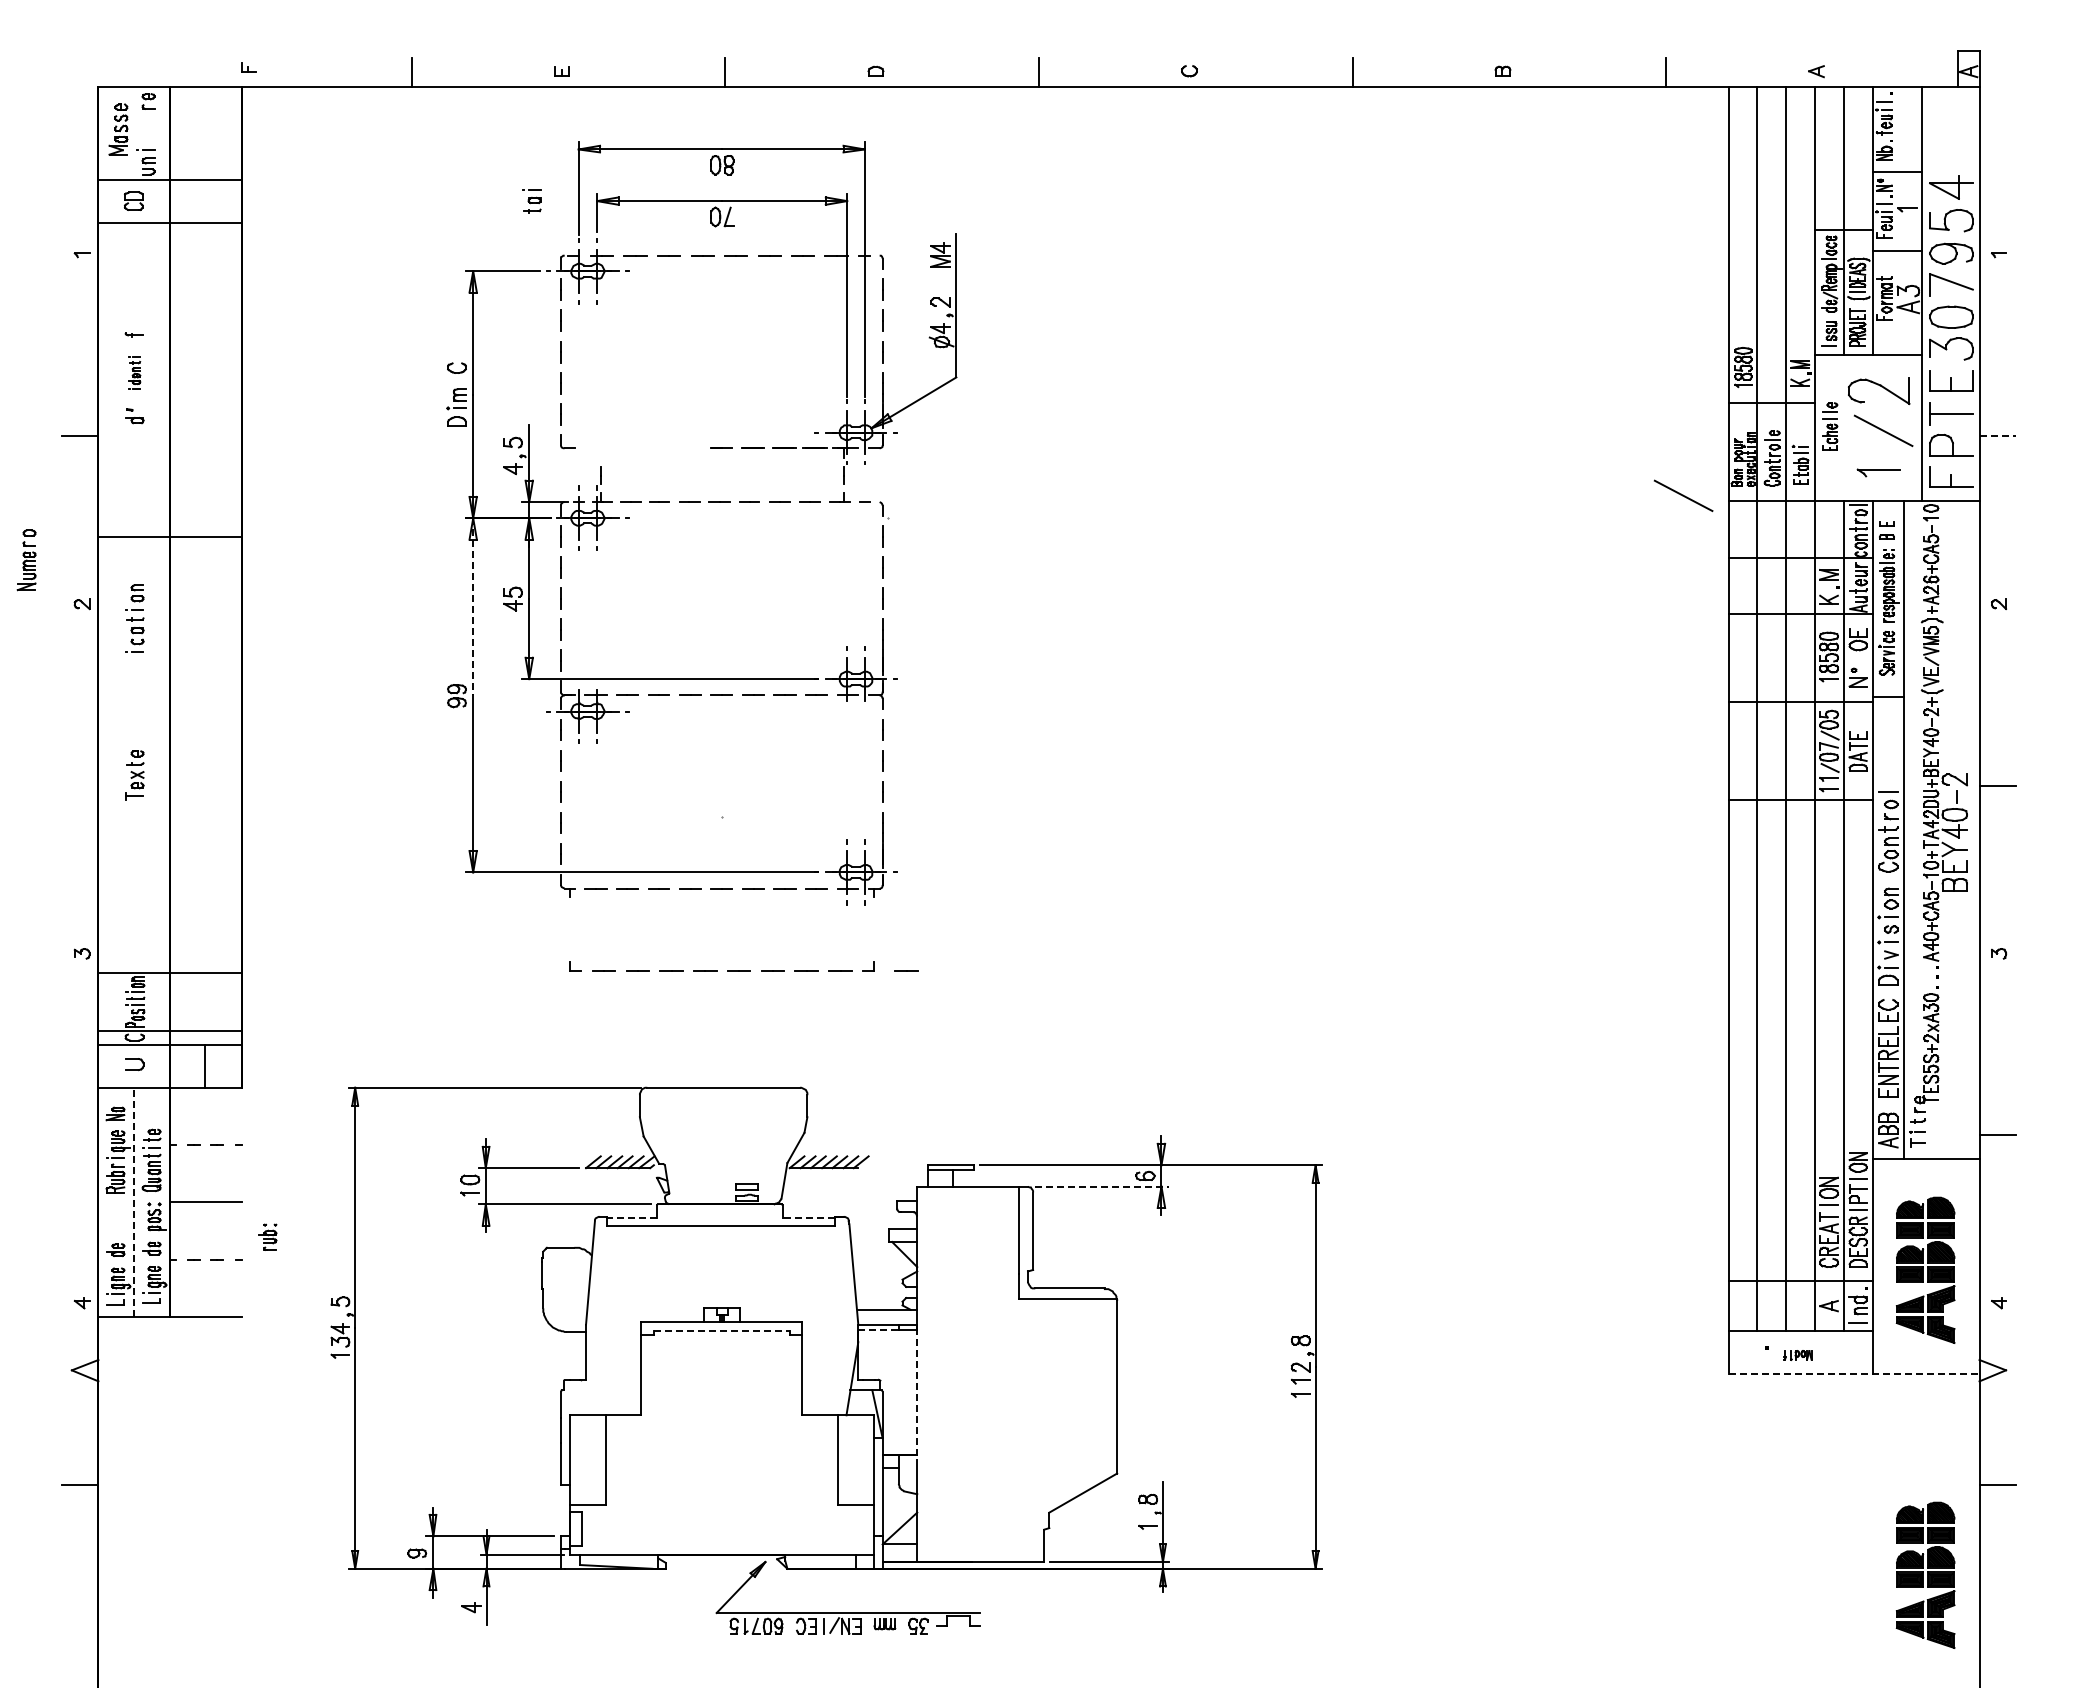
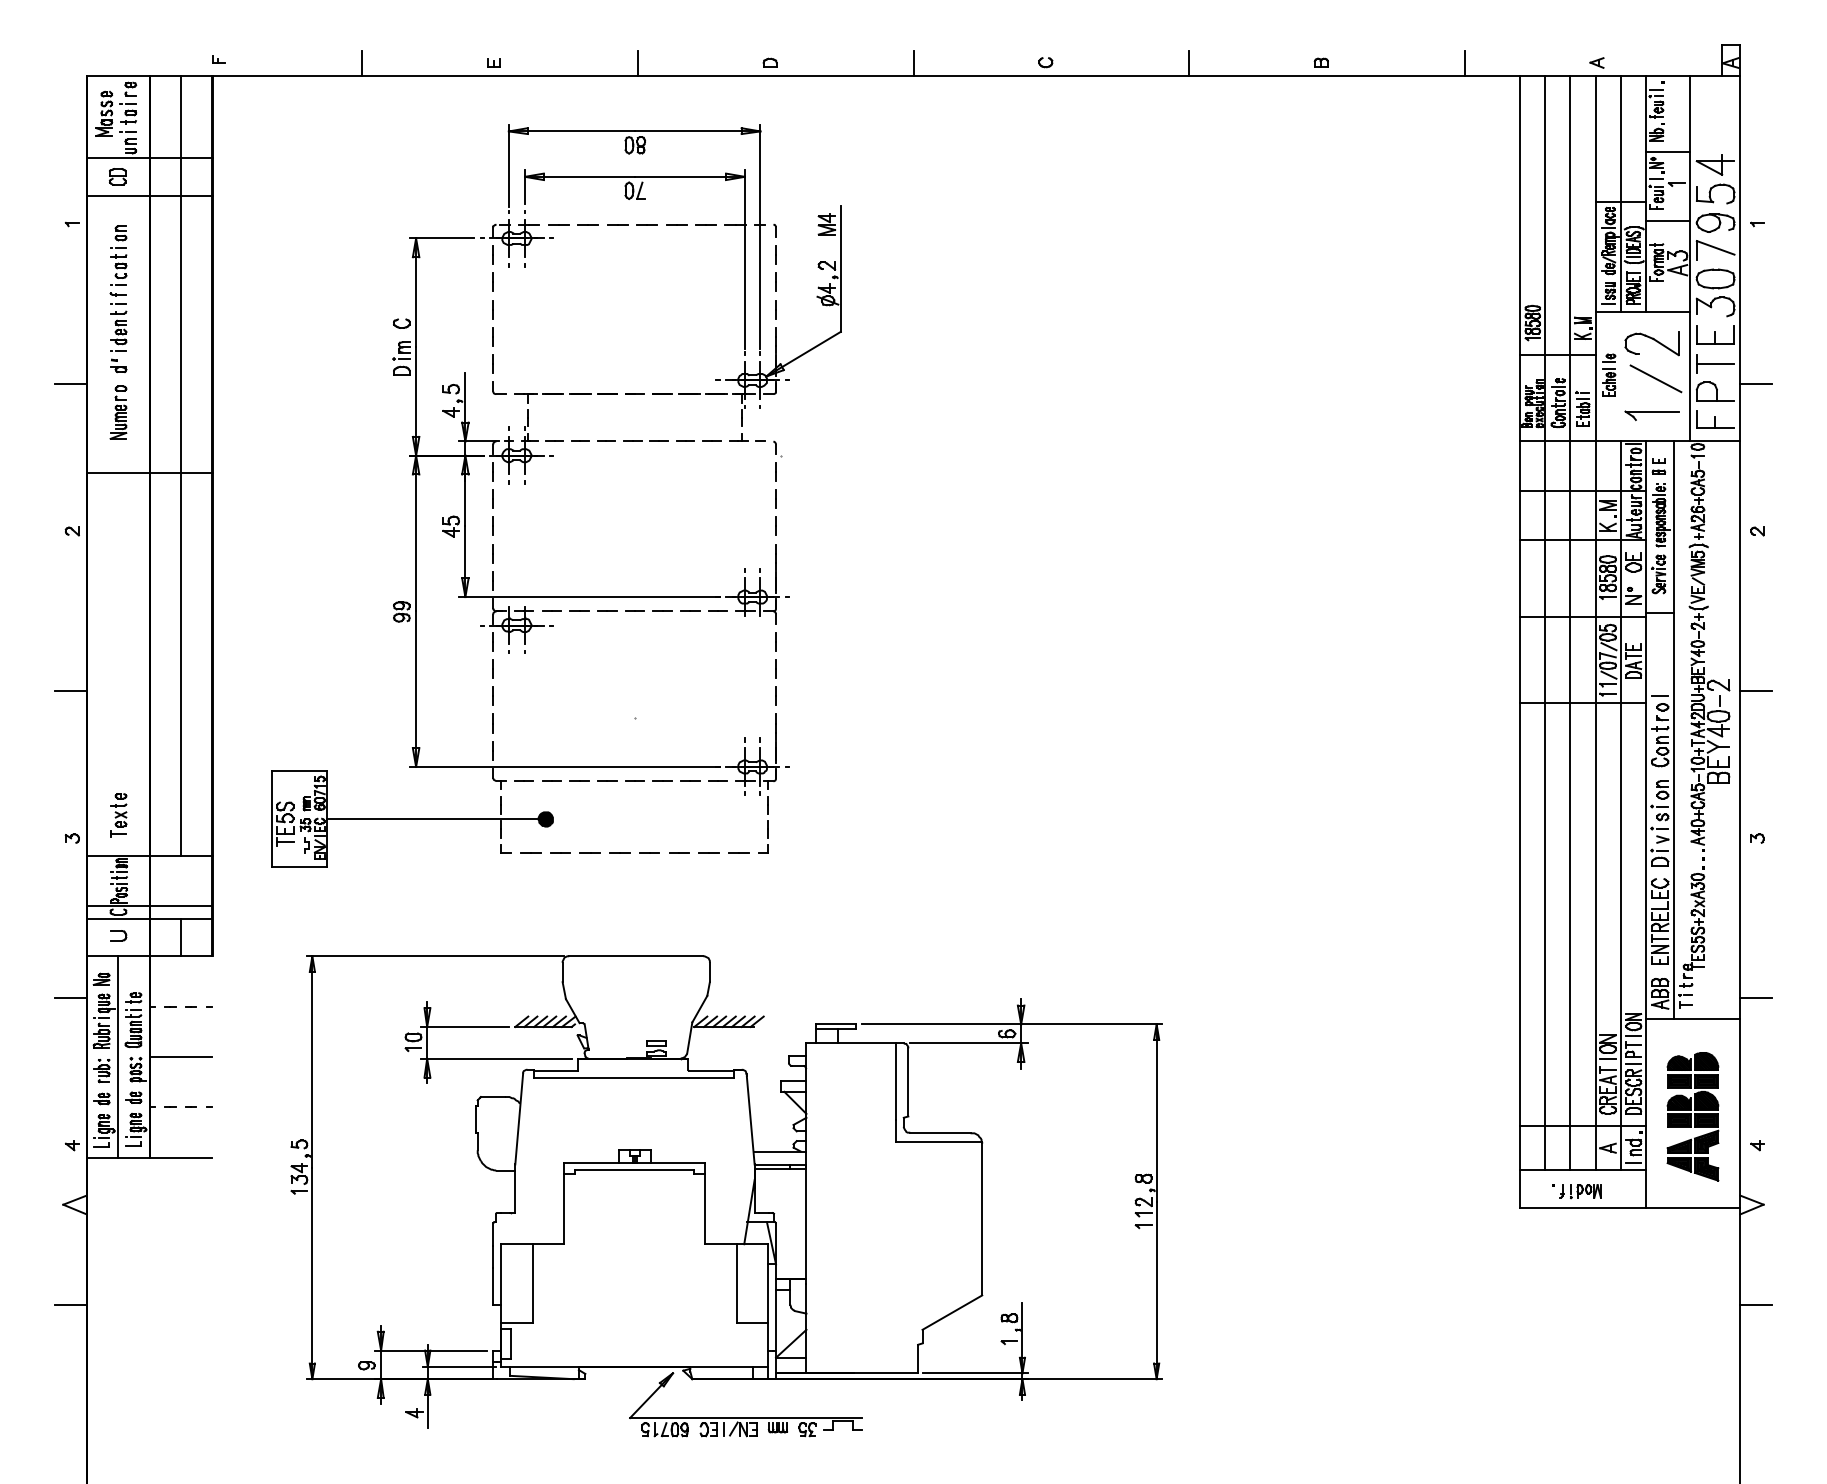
part: (531, 201) -> (128, 113), moved
part: (134, 372) -> (118, 327), size x1.67
line: (1998, 436) -> (1756, 383), dashed -> solid
part: (643, 452) -> (565, 397), added
part: (1878, 472) -> (1651, 415), size x1.43
line: (1683, 495) -> (1480, 435), removed
line: (205, 529) -> (180, 465), added
part: (26, 560) -> (118, 412), moved
line: (473, 606) -> (416, 533), dashed -> solid
part: (134, 618) -> (118, 255), moved
part: (134, 775) -> (118, 815), moved
line: (80, 786) -> (70, 691), added
line: (873, 926) -> (768, 814), added
part: (468, 931) -> (411, 818), added
line: (906, 970) -> (797, 853), removed
line: (80, 1135) -> (70, 998), added
line: (1102, 1186) -> (969, 1043), dashed -> solid
line: (133, 1202) -> (117, 1057), dashed -> solid
line: (632, 1218) -> (556, 1071), dashed -> solid
line: (808, 1218) -> (710, 1071), dashed -> solid
part: (267, 1236) -> (101, 1070), moved
line: (879, 1329) -> (773, 1168), dashed -> solid
line: (721, 1331) -> (634, 1170), dashed -> solid
part: (1797, 1355) -> (1580, 1191), size x1.67
line: (1854, 1374) -> (1630, 1208), dashed -> solid
line: (917, 1394) -> (806, 1225), dashed -> solid
part: (1925, 1574) -> (1692, 1384), removed

